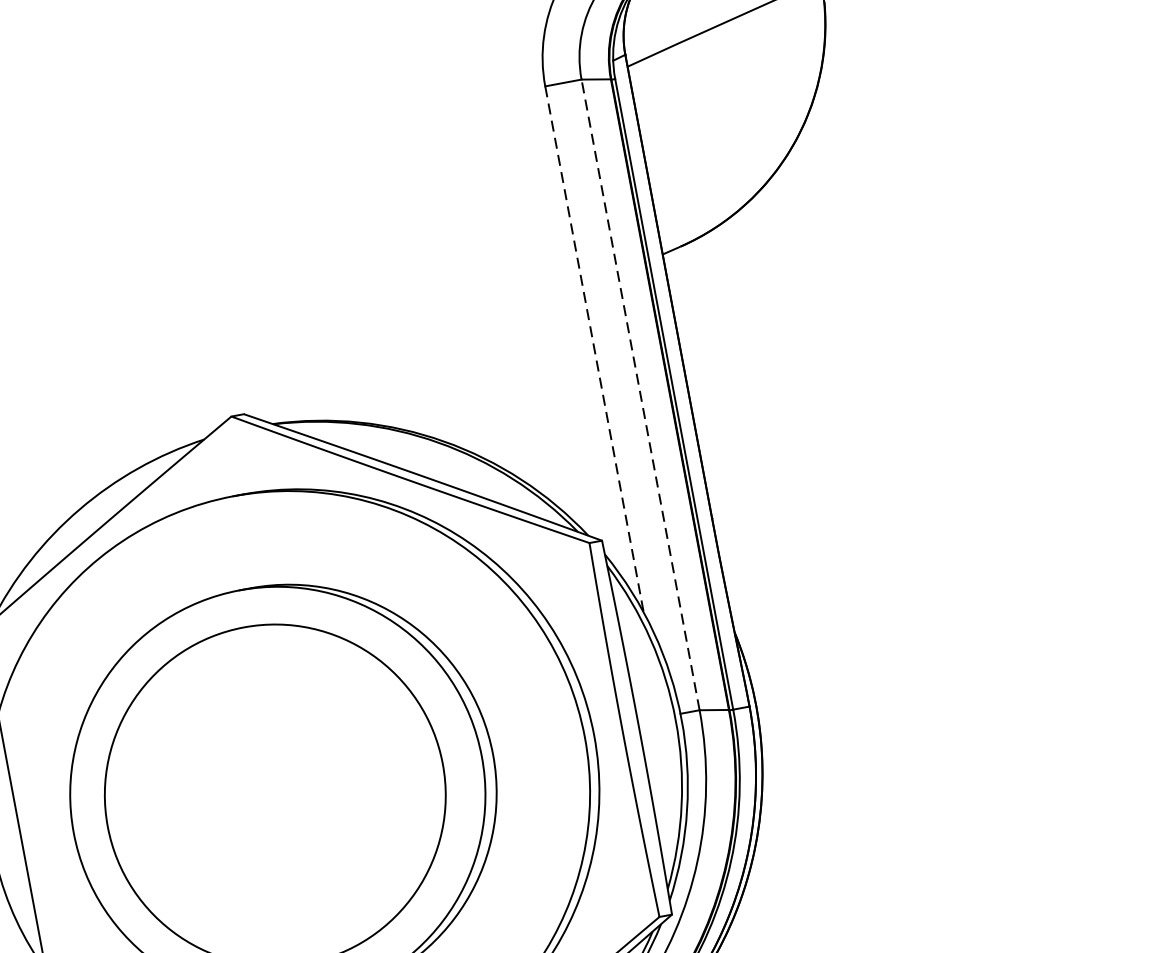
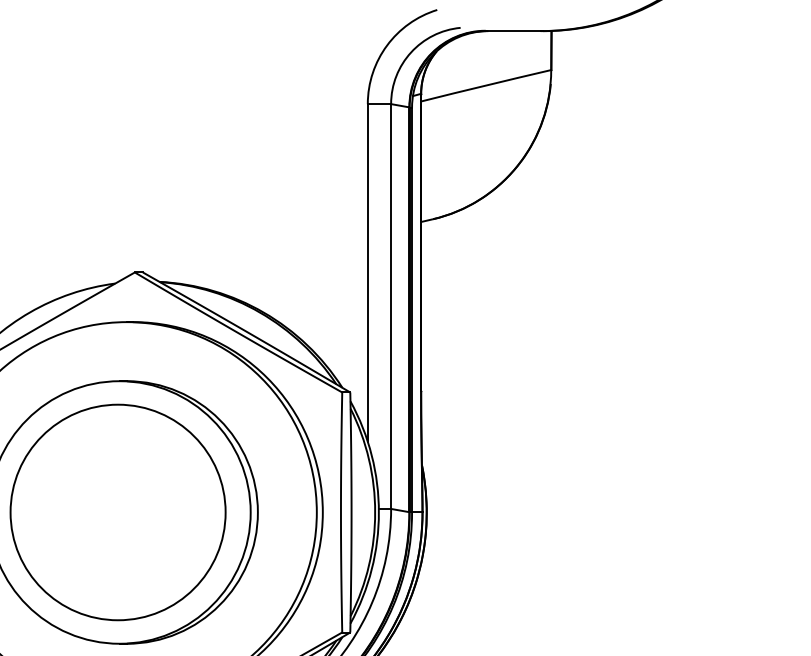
line: (593, 348) -> (367, 272), dashed -> solid
line: (641, 394) -> (391, 306), dashed -> solid

